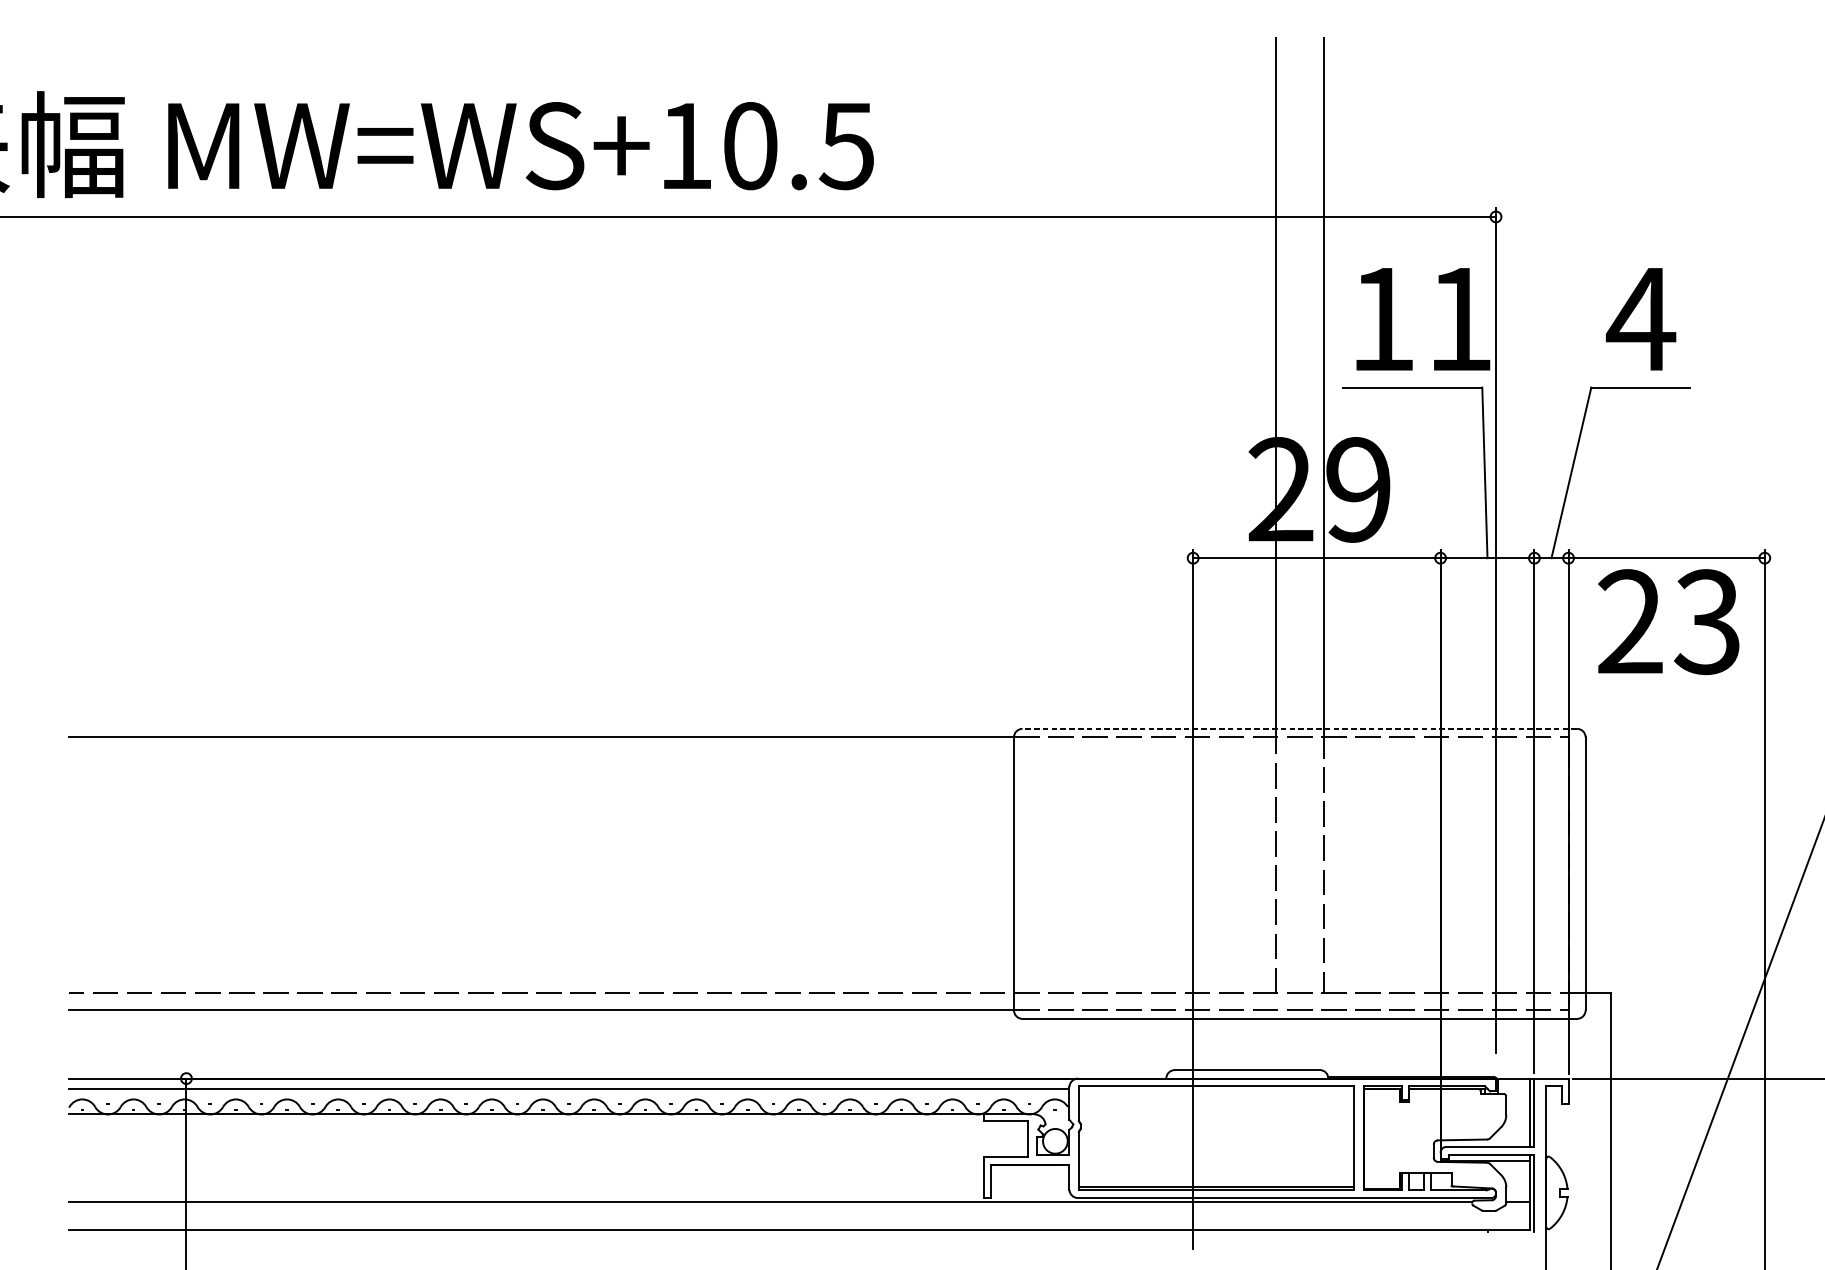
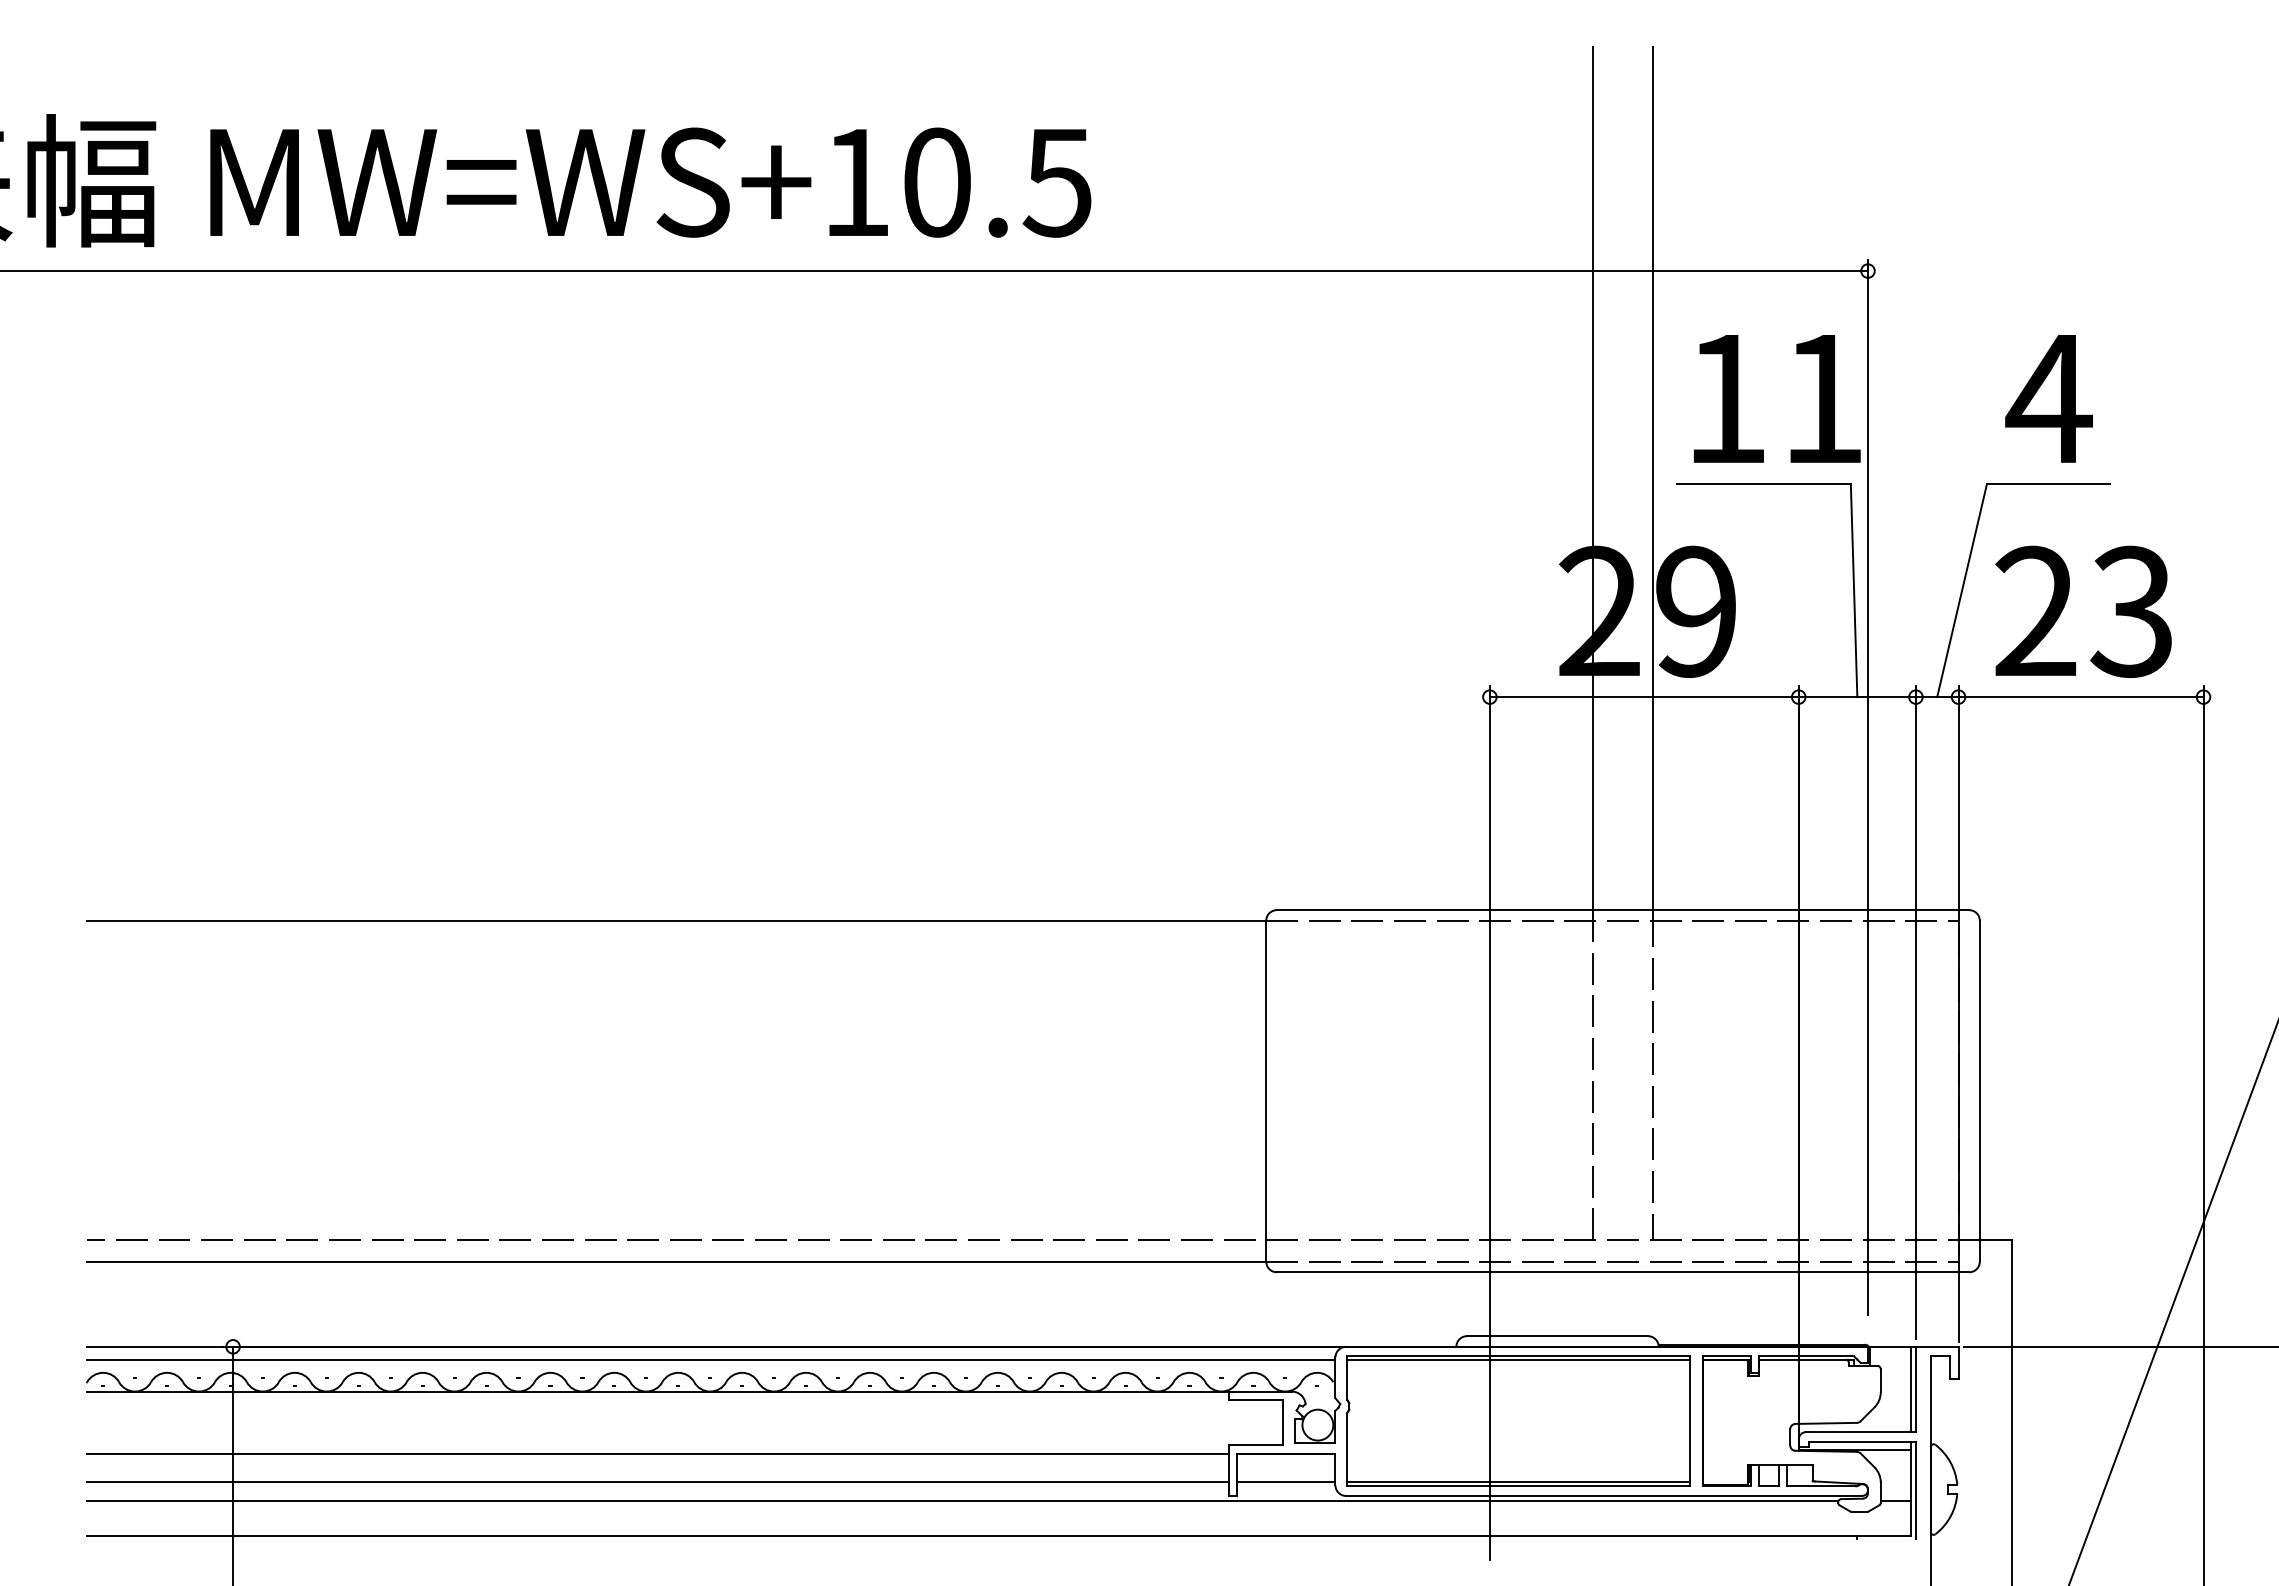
text: (1668, 621) -> (2083, 611), moved
line: (1299, 729) -> (1622, 910), dashed -> solid
line: (1216, 1088) -> (1518, 1359), added
line: (526, 1164) -> (657, 1454), added
line: (526, 1187) -> (657, 1482), added
line: (1030, 1187) -> (1286, 1482), added

